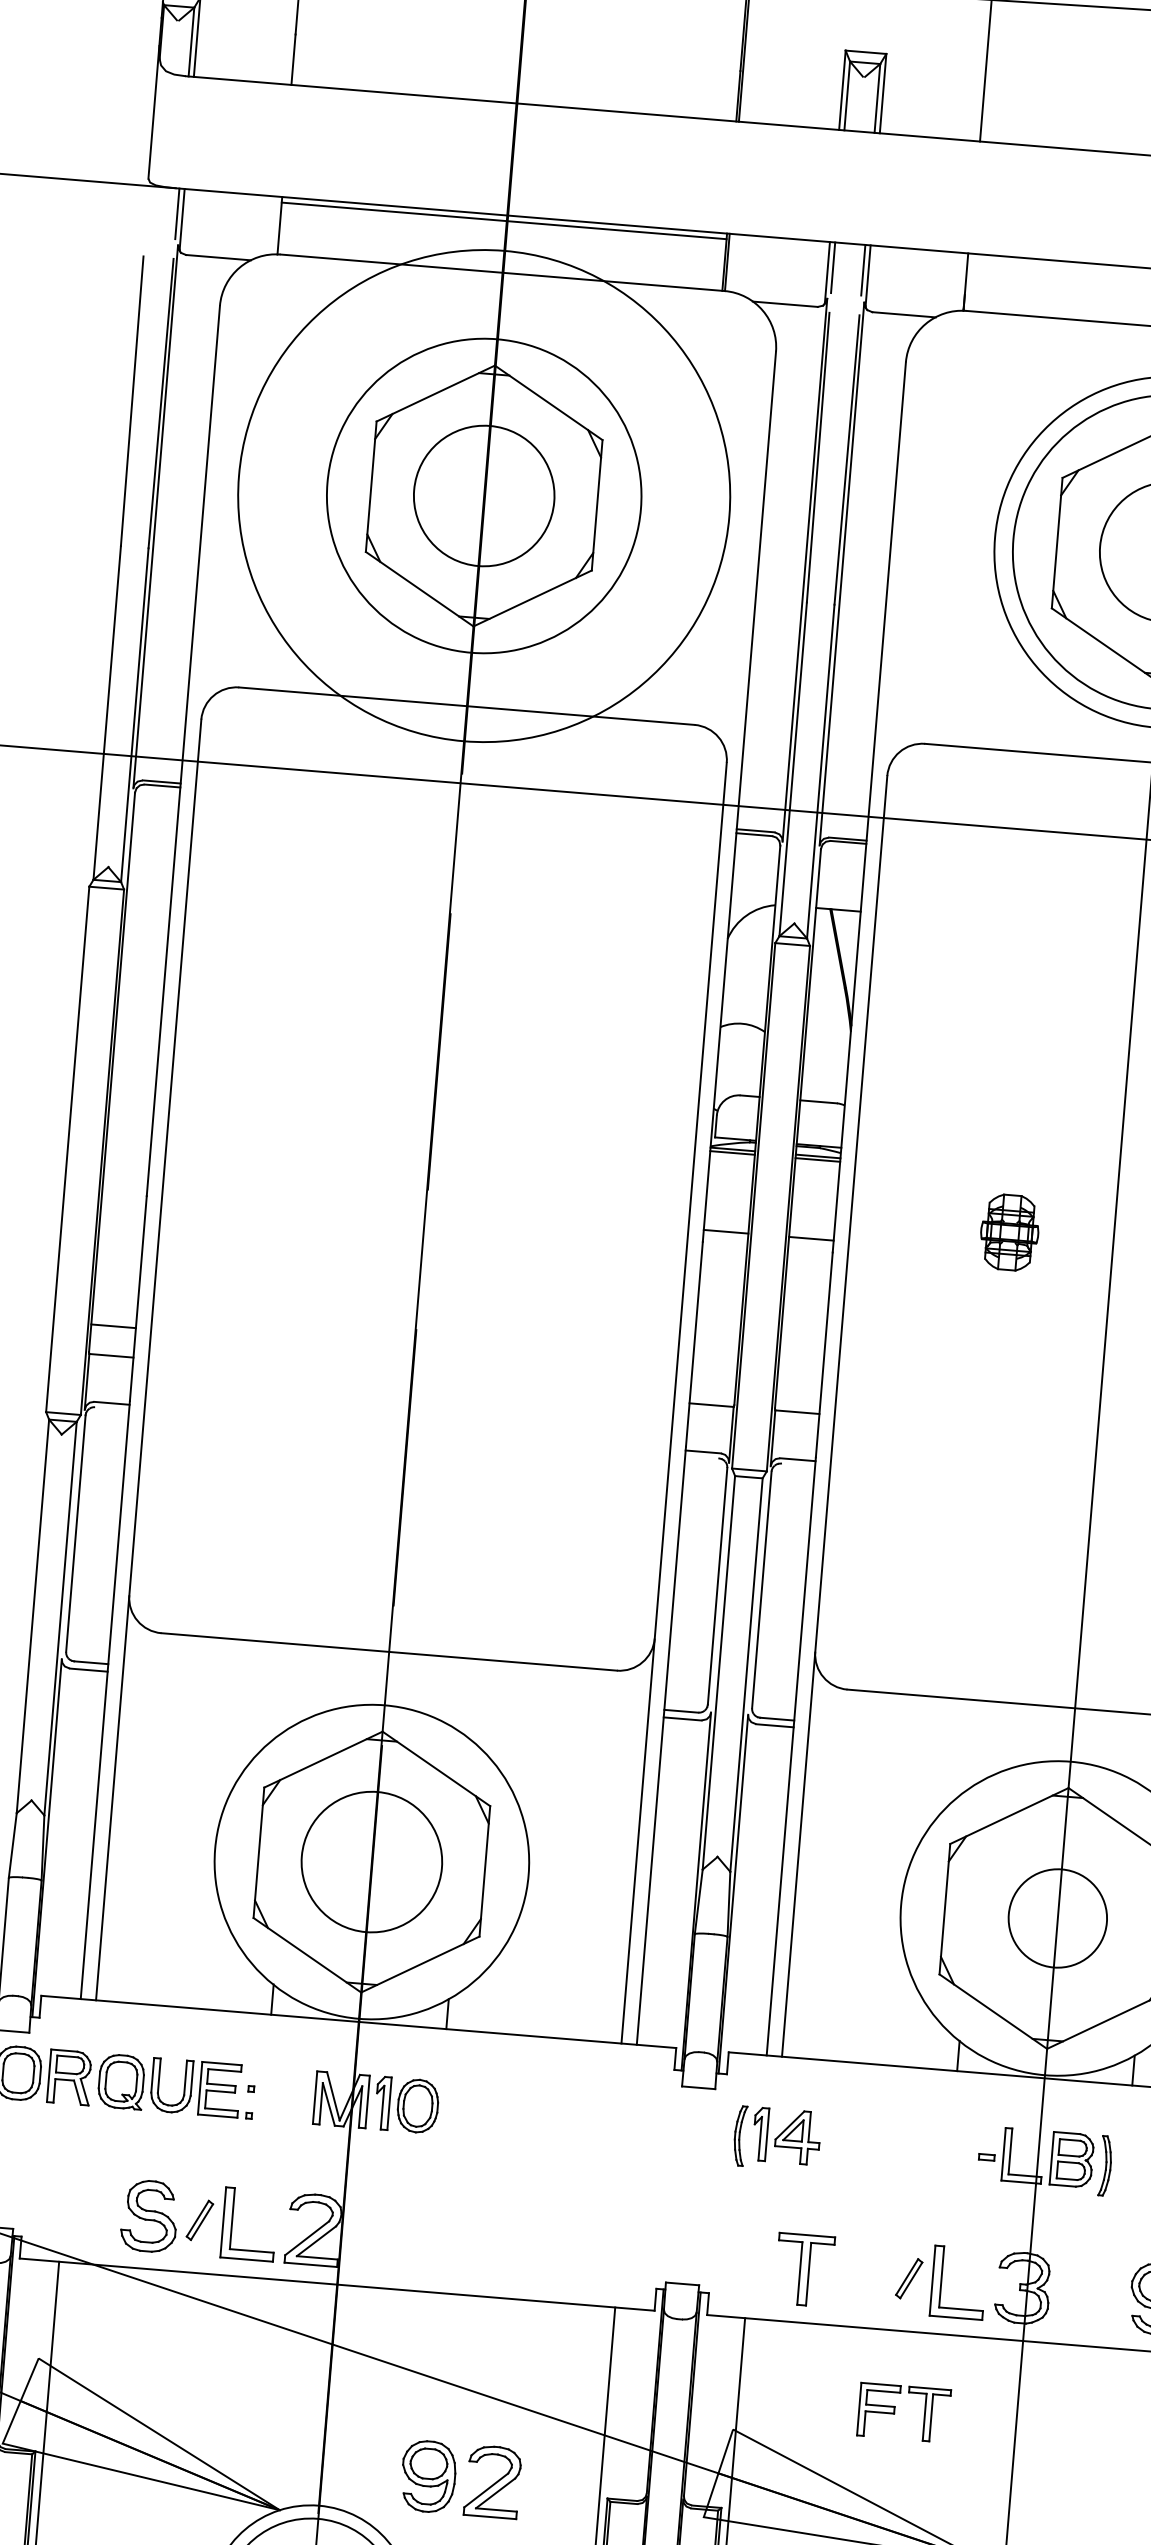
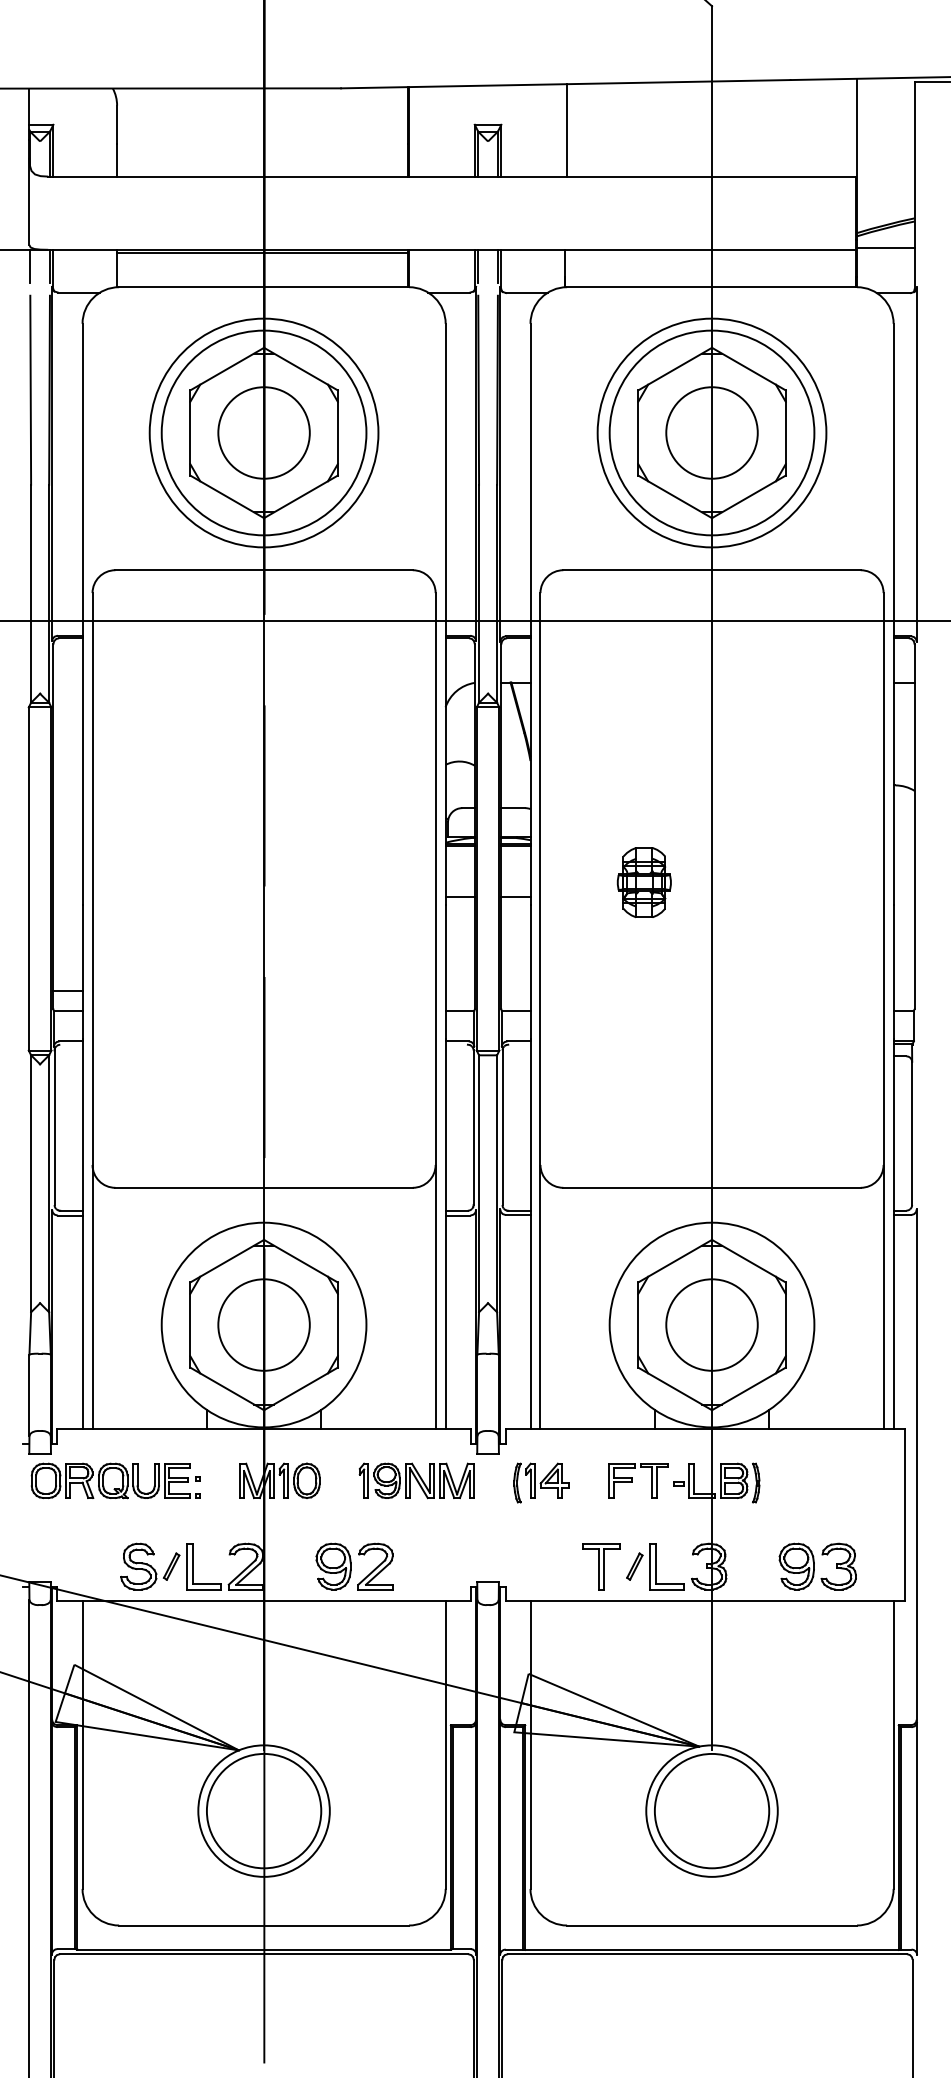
line: (147, 210) -> (30, 265), added
circle: (483, 495) -> (263, 432), size x0.71
part: (1008, 1232) -> (643, 882), size x1.43
circle: (1057, 1917) -> (711, 1324), size x1.43
part: (585, 2119) -> (416, 1480), added
part: (804, 2269) -> (601, 1566), moved
part: (903, 2412) -> (638, 1480), moved
part: (460, 2479) -> (354, 1566), moved

